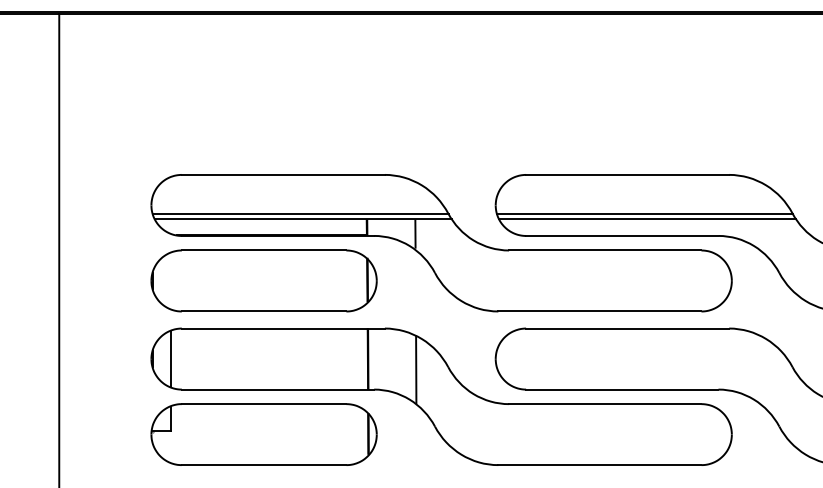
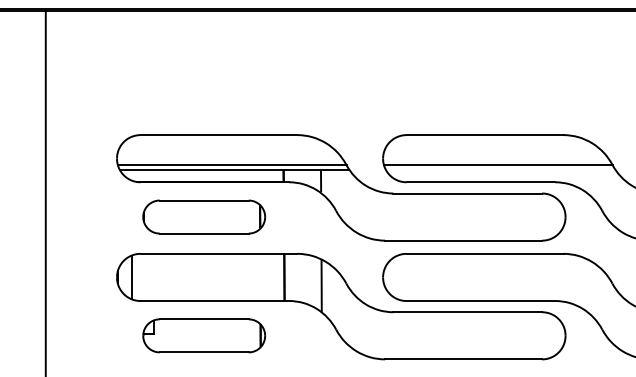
line: (647, 219) -> (500, 169), removed
part: (264, 280) -> (204, 216), size x0.7
part: (264, 434) -> (204, 335), size x0.7

